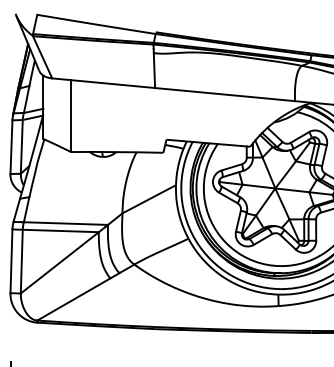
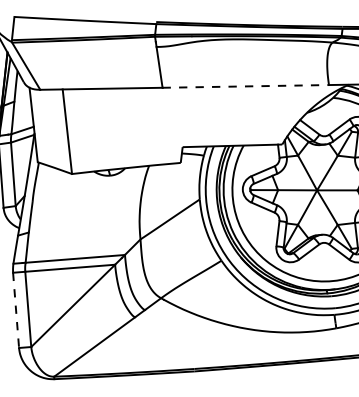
line: (225, 94) -> (246, 86), solid -> dashed
line: (11, 261) -> (16, 310), solid -> dashed

